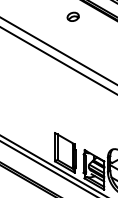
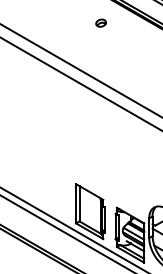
part: (72, 16) -> (100, 22), size x0.62

